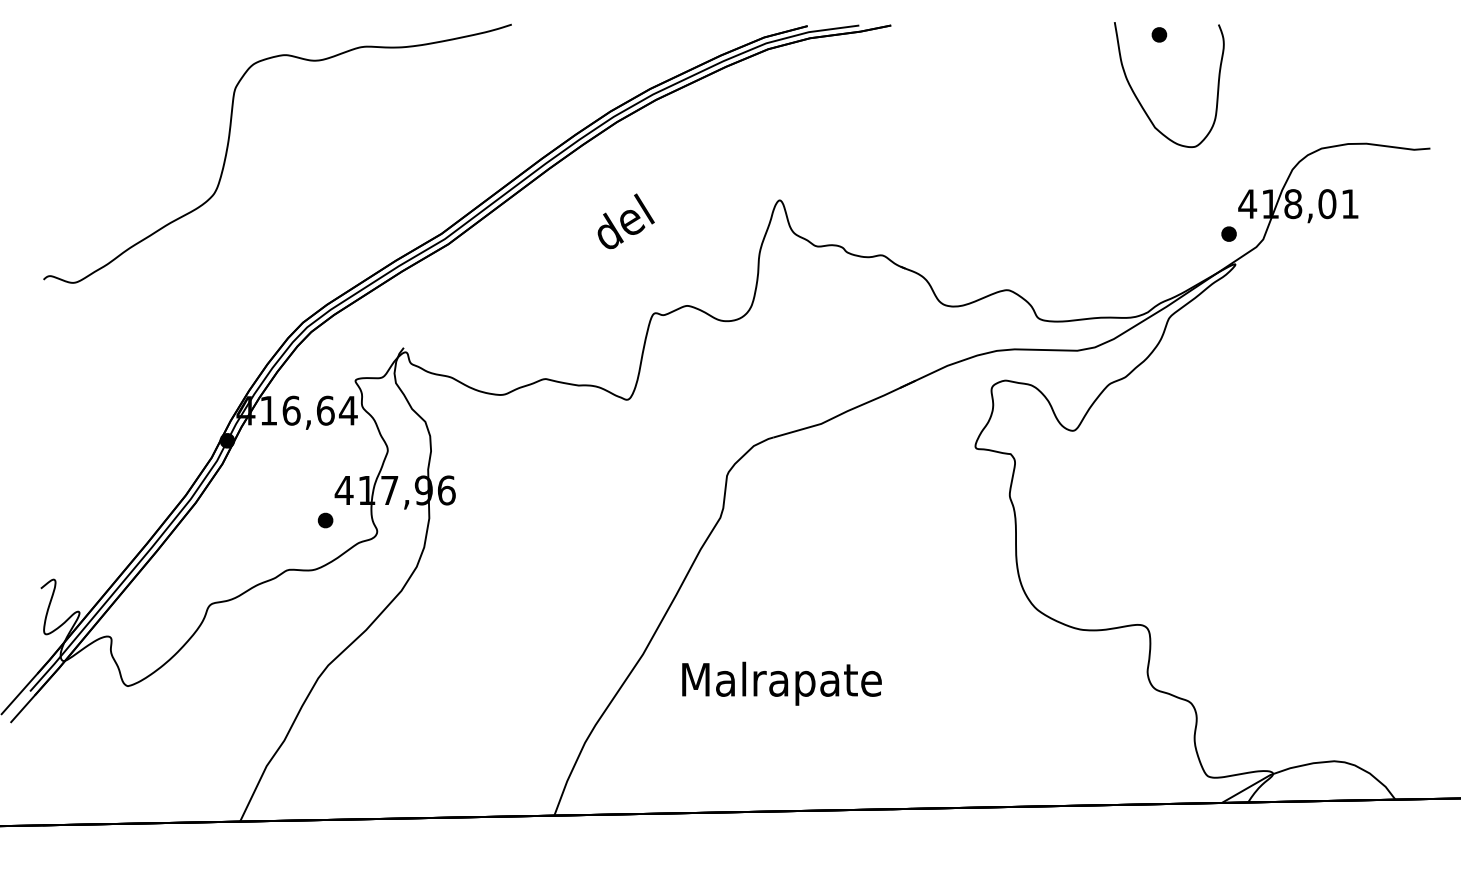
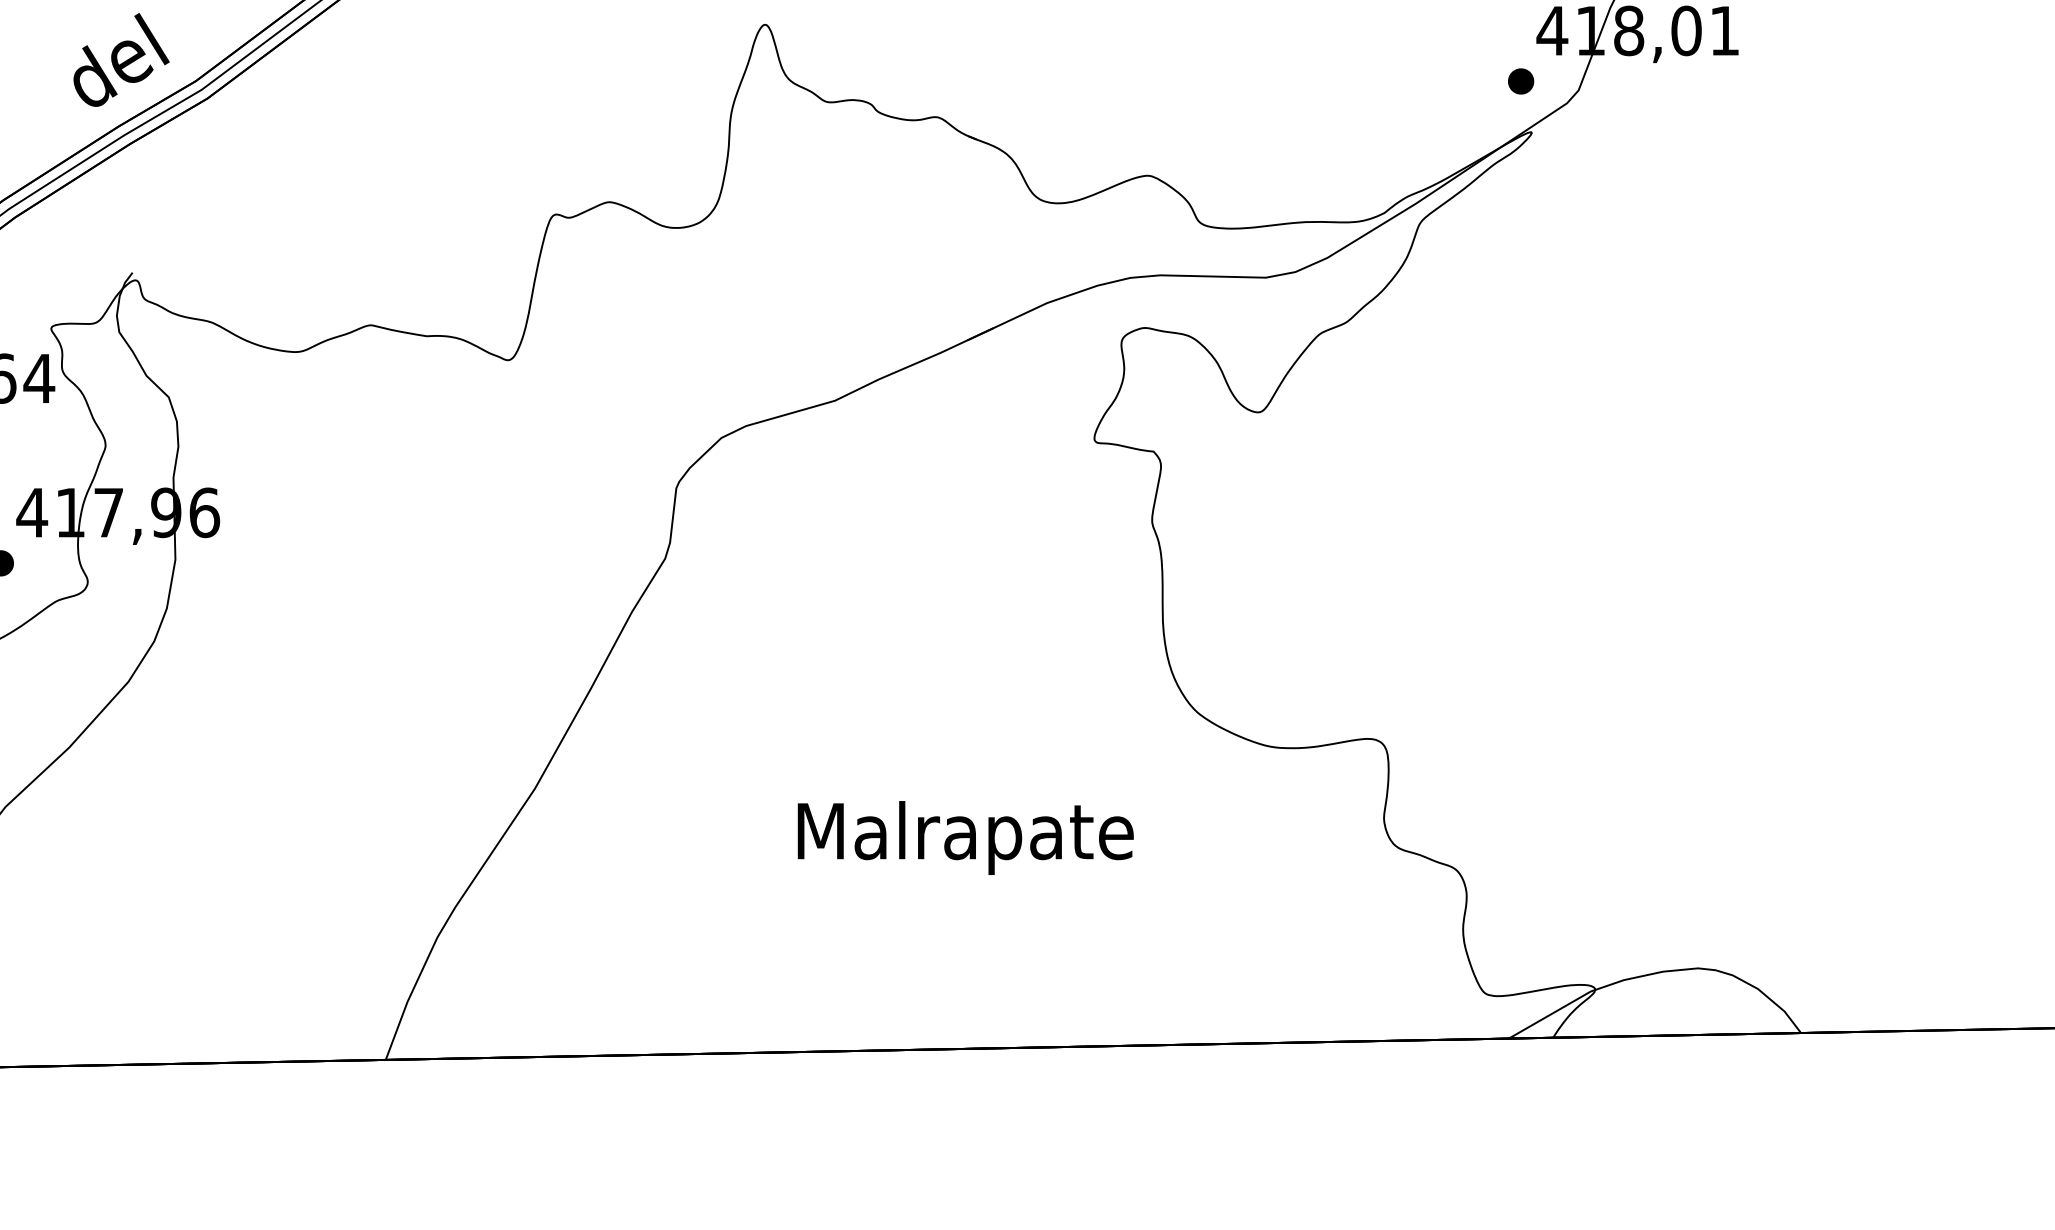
text: (625, 221) -> (120, 60), moved
text: (781, 683) -> (964, 837), moved

